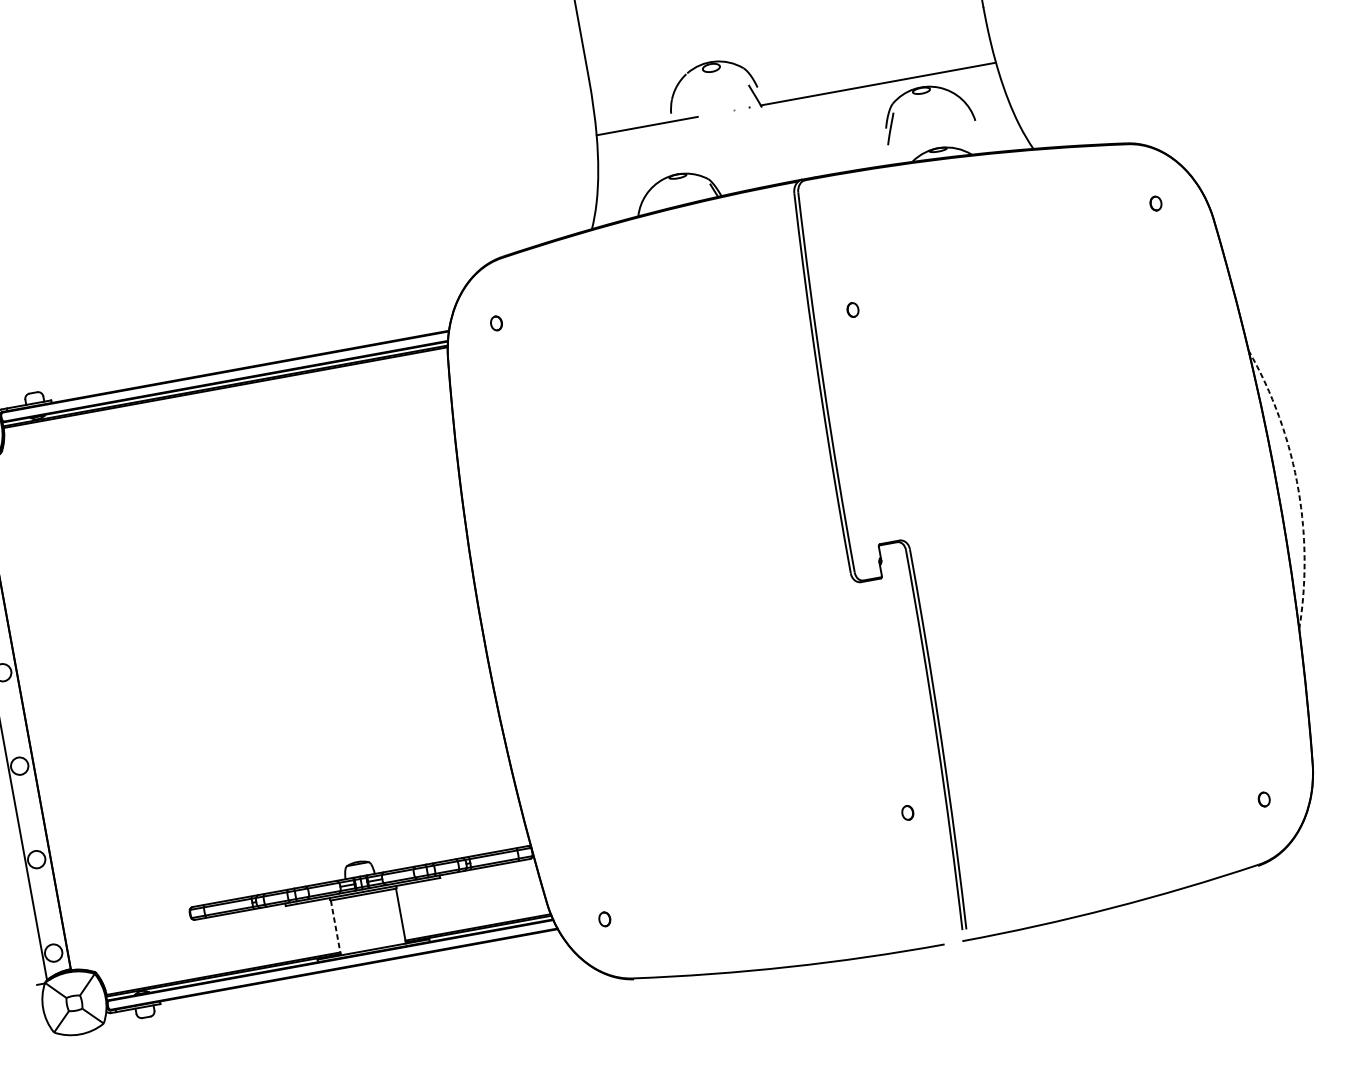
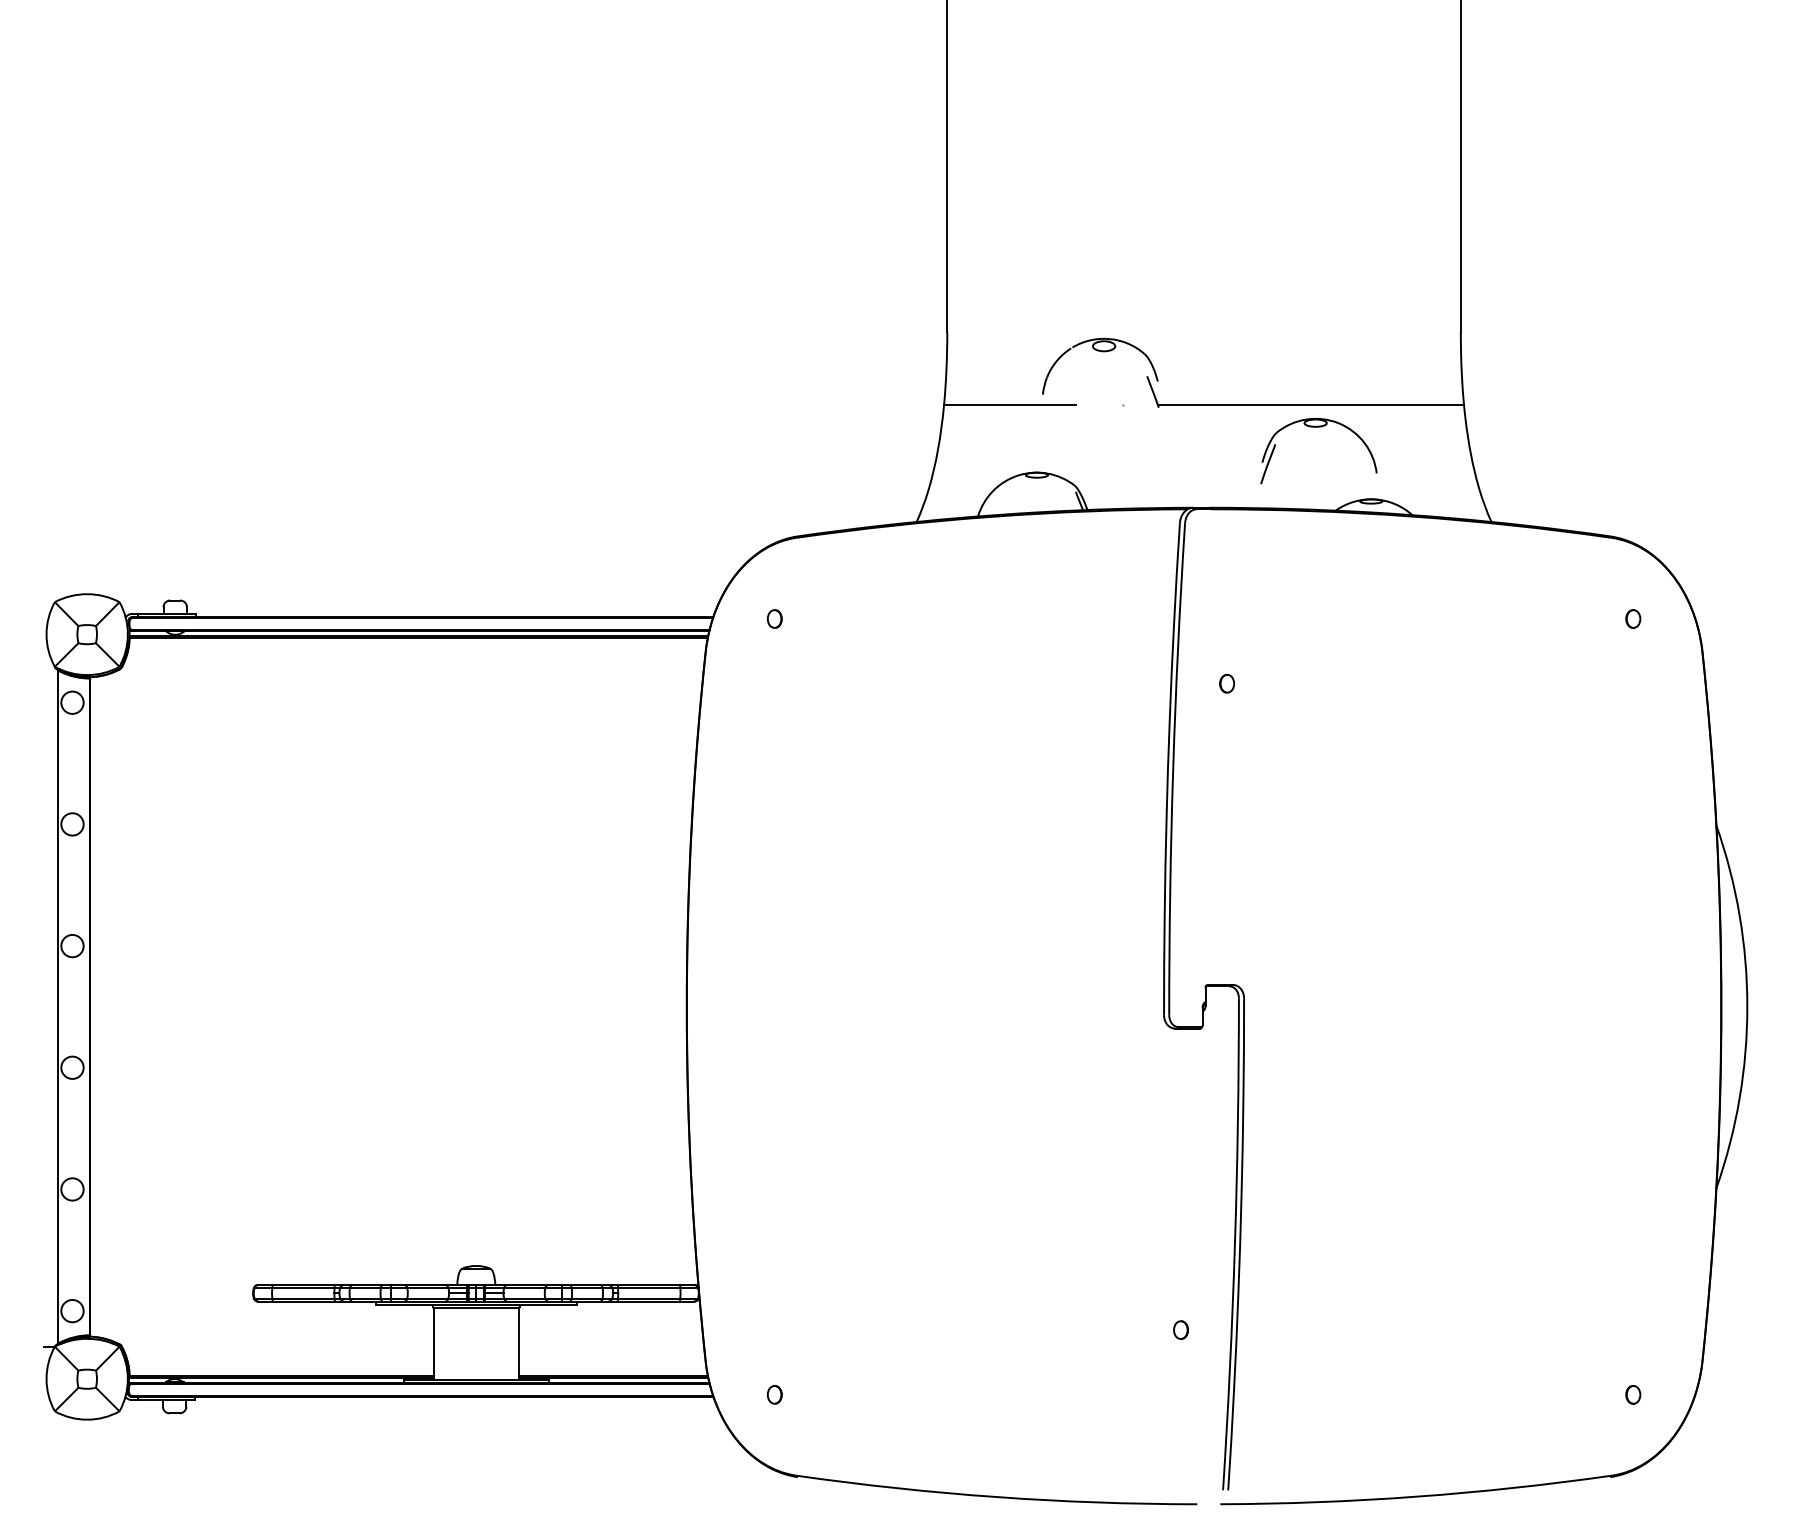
part: (924, 93) -> (1318, 427), moved
arc: (1297, 485) -> (1747, 1006), dashed -> solid
line: (335, 928) -> (433, 1344), dashed -> solid

